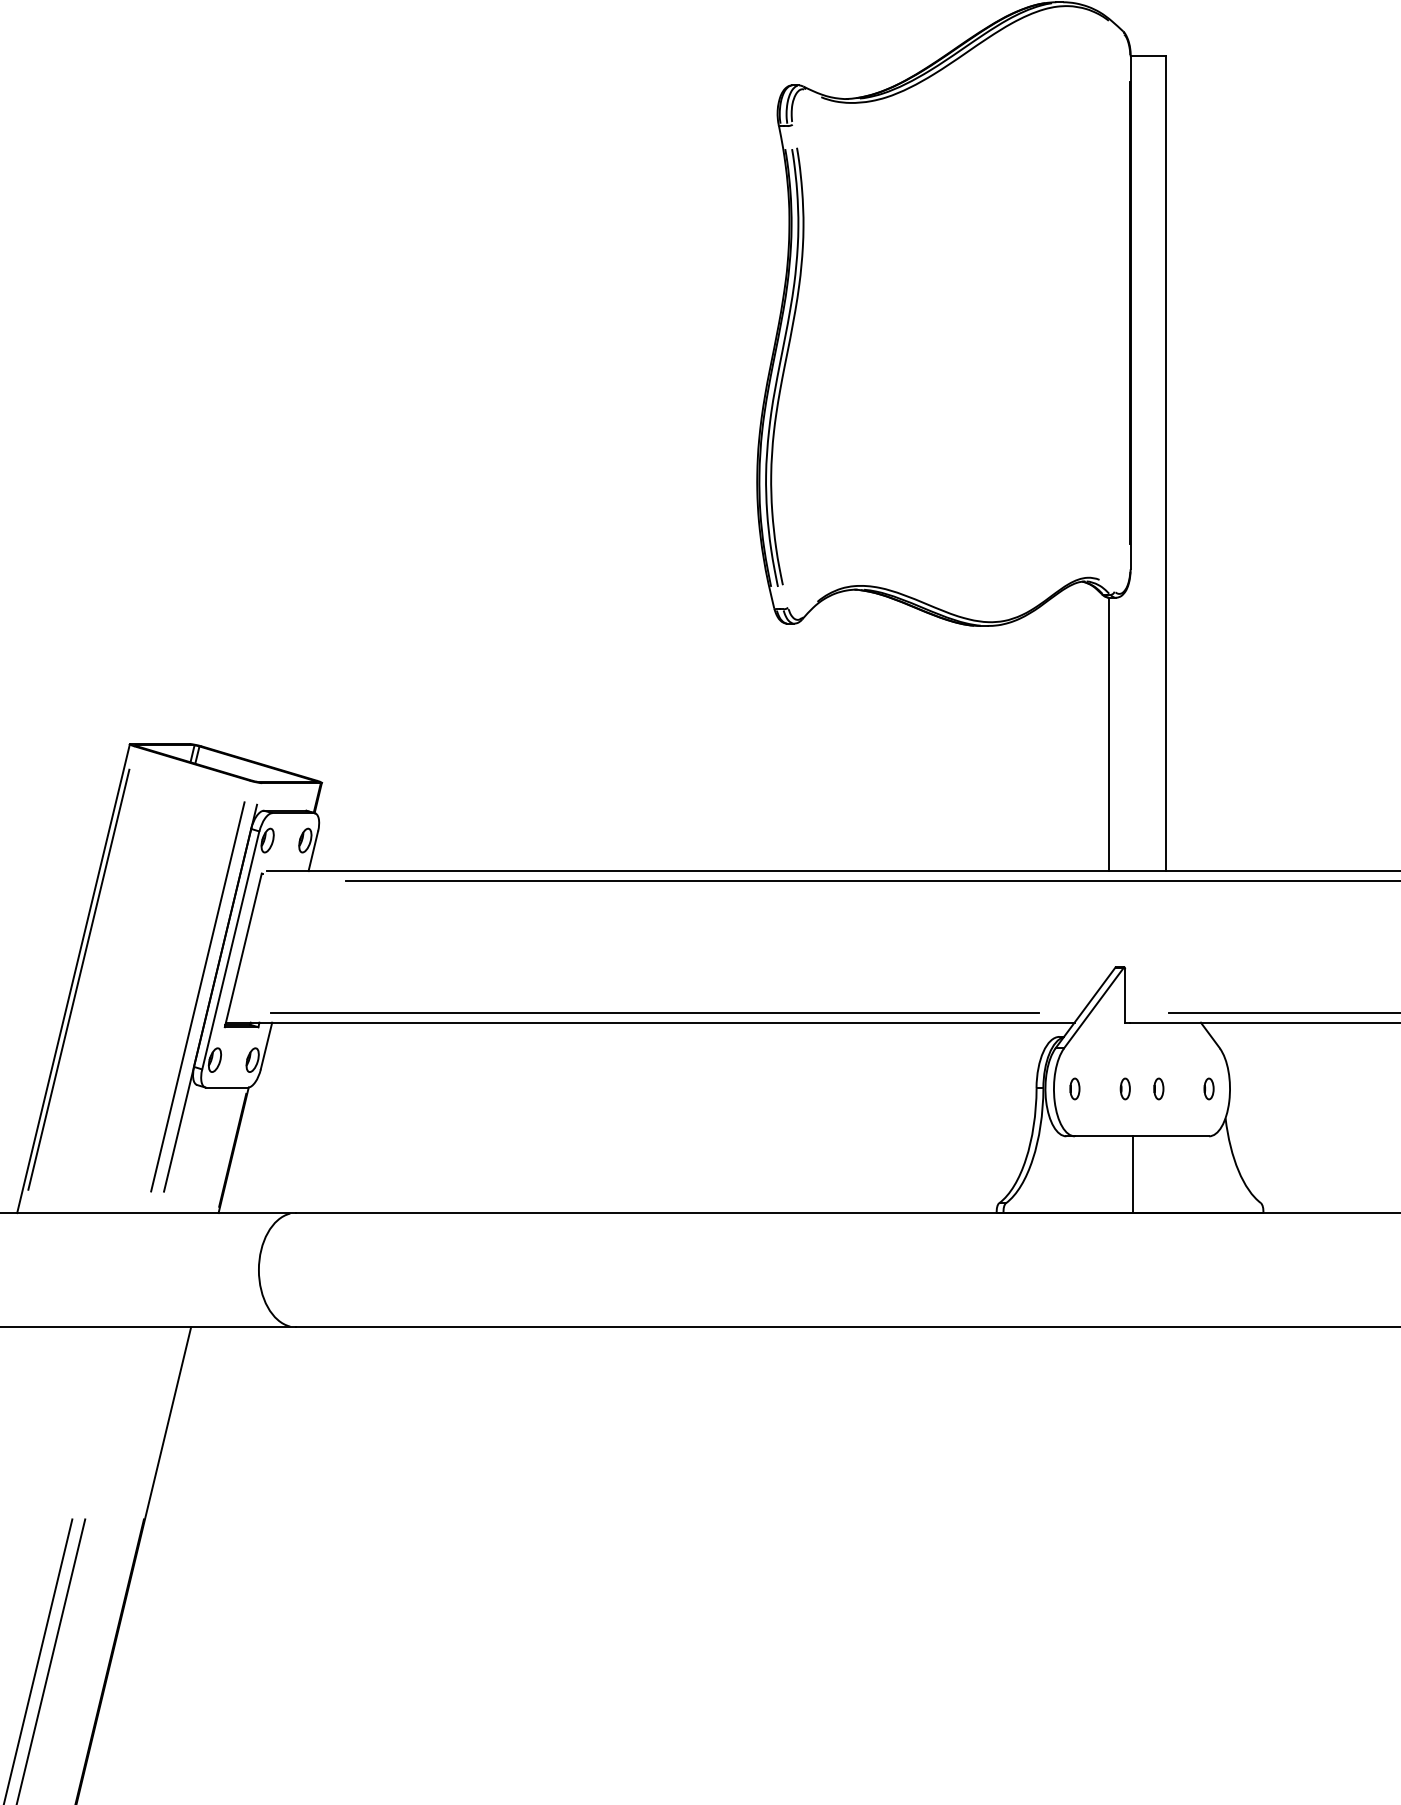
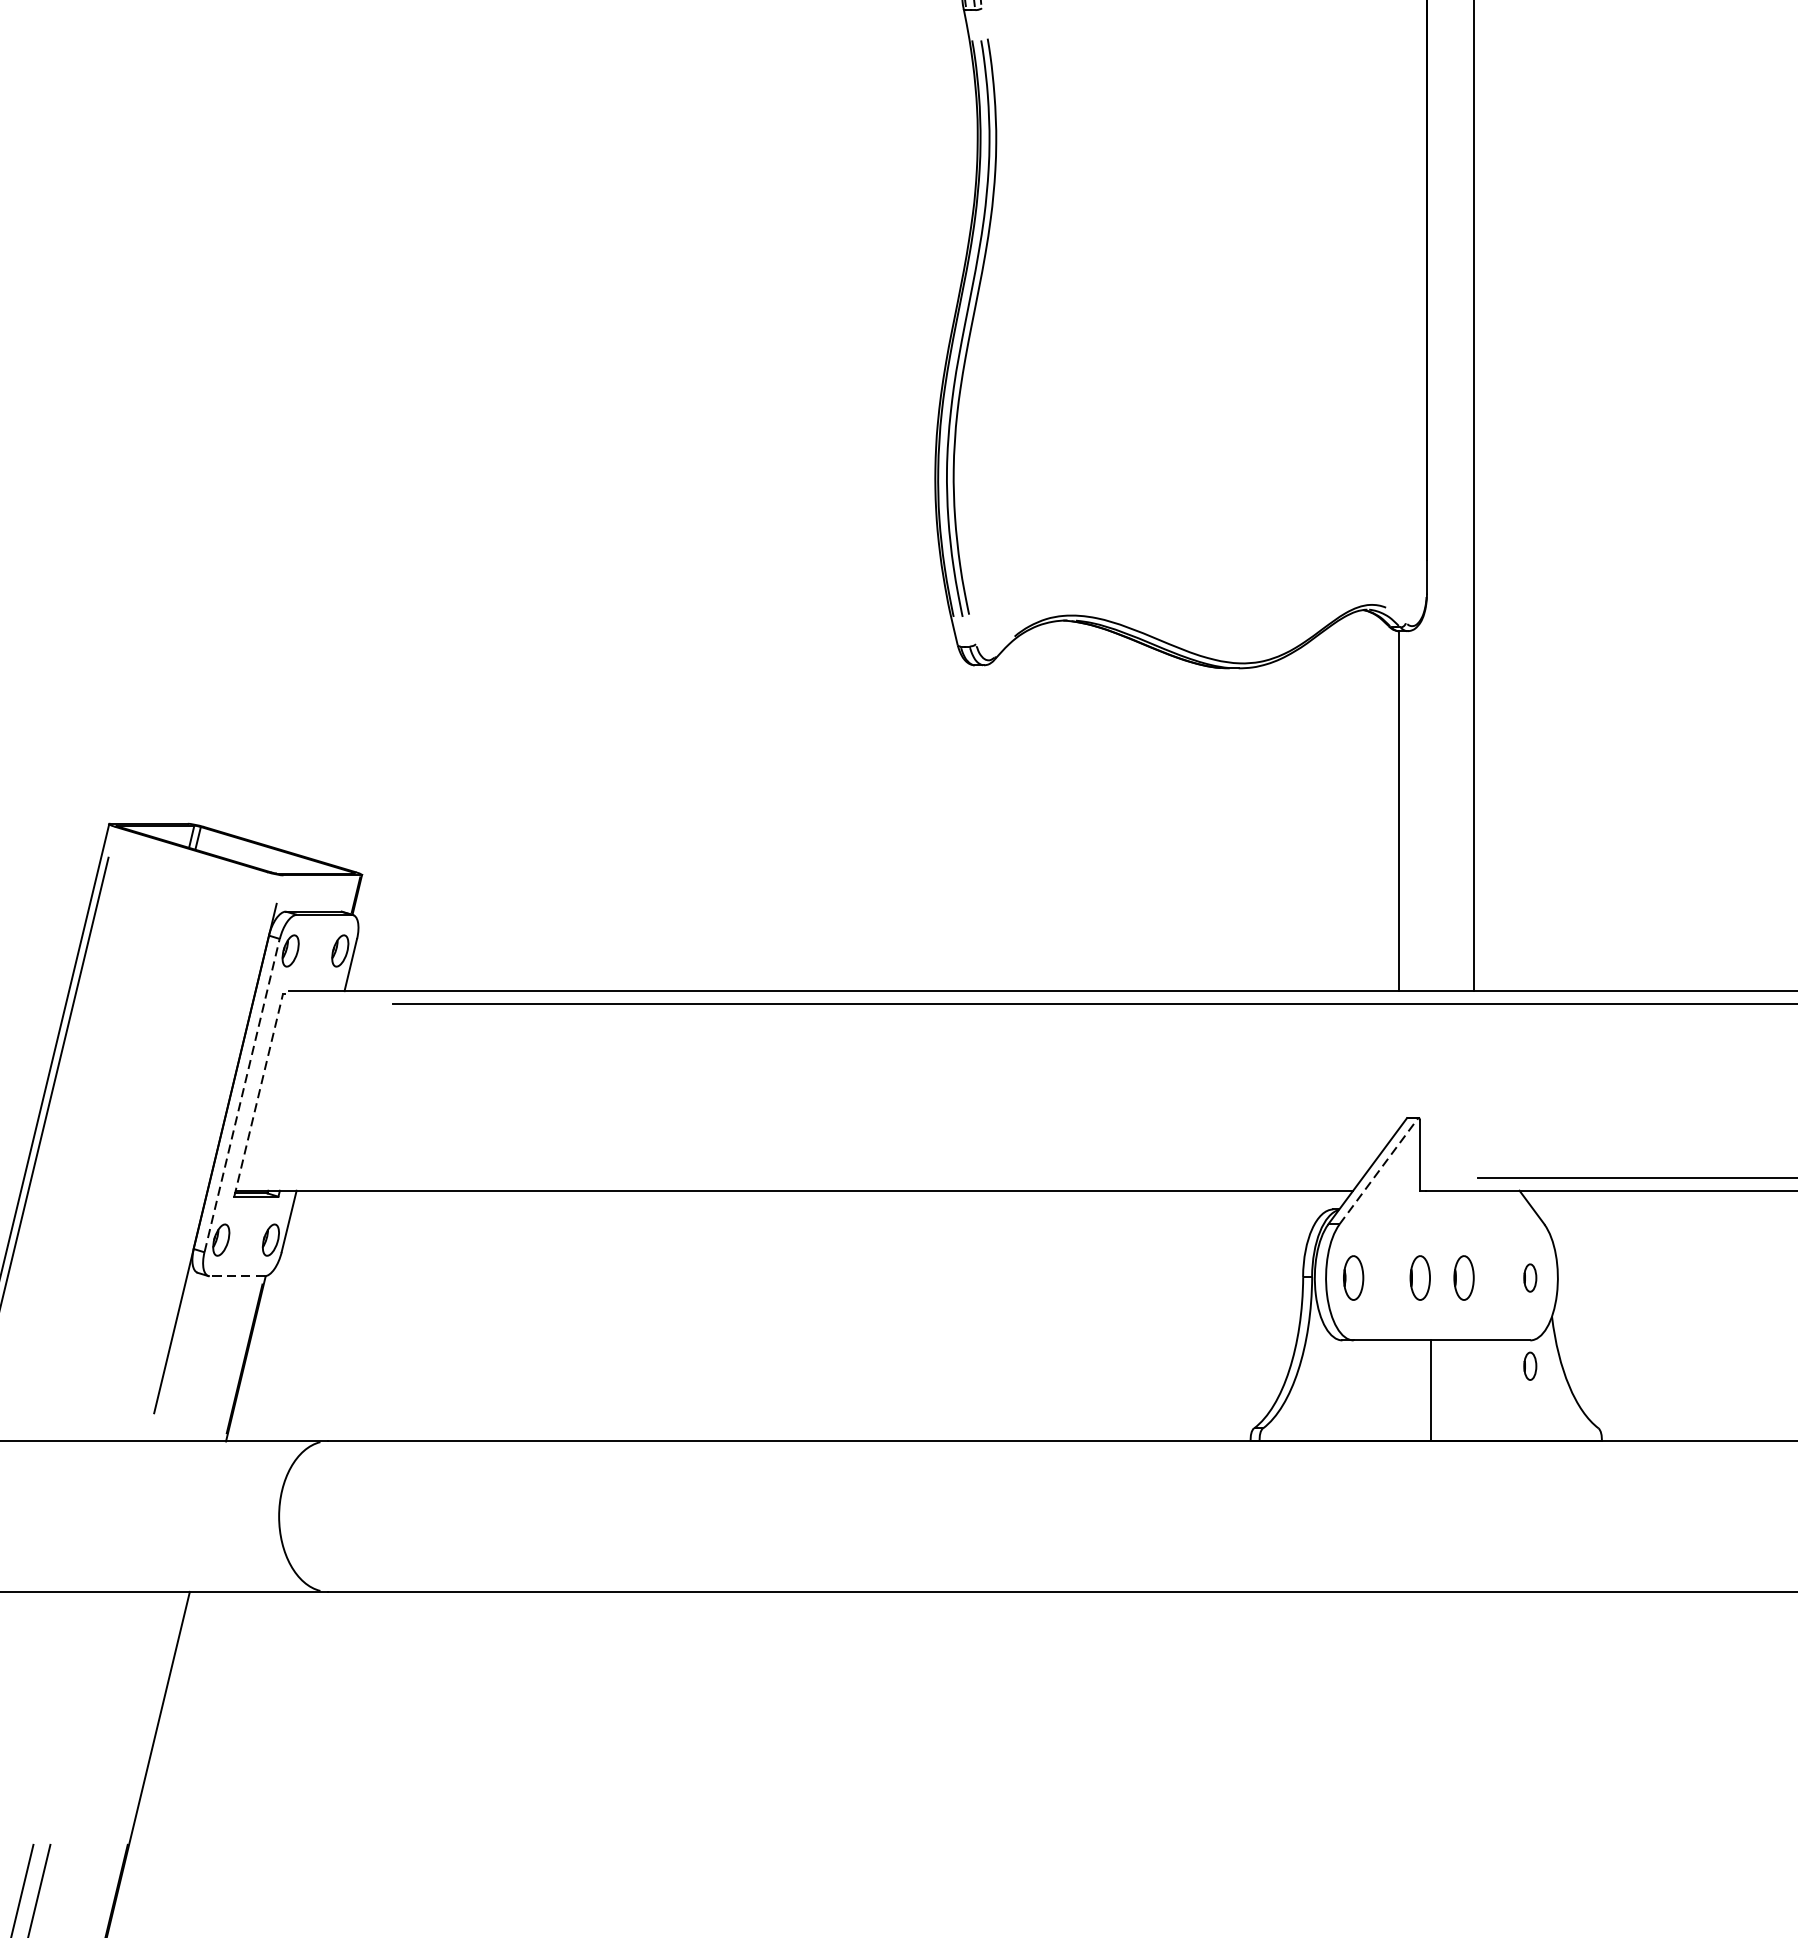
line: (230, 949) -> (241, 1094), solid -> dashed
line: (243, 949) -> (258, 1094), solid -> dashed
line: (197, 996) -> (198, 1156), removed
line: (1094, 1007) -> (1379, 1170), solid -> dashed
line: (654, 1013) -> (800, 1178), removed
line: (227, 1087) -> (237, 1276), solid -> dashed
part: (1074, 1088) -> (1353, 1277), size x1.6
part: (1124, 1088) -> (1418, 1277), size x1.6
part: (1158, 1088) -> (1463, 1277), size x1.6
part: (1208, 1155) -> (1529, 1365), added

